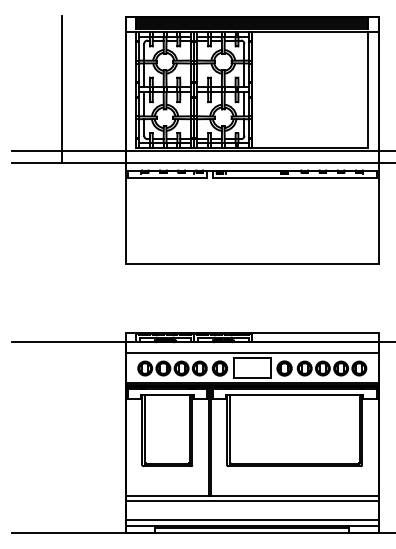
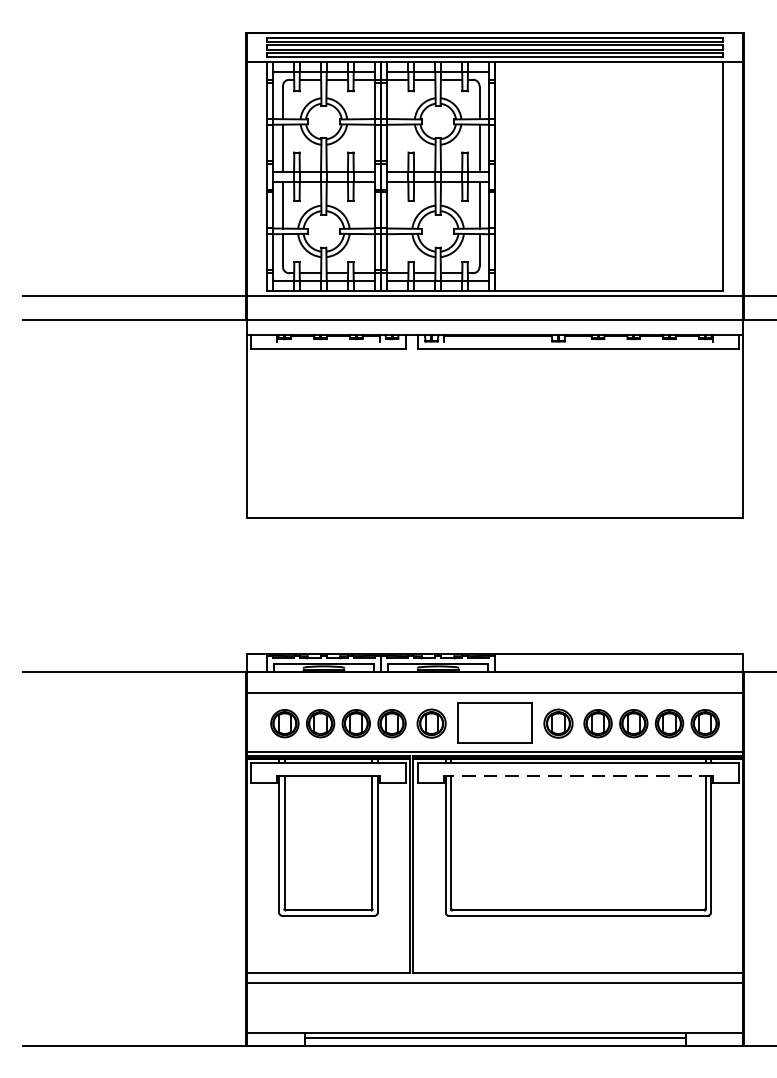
line: (62, 89) -> (122, 175), removed
line: (294, 395) -> (577, 776), solid -> dashed
line: (251, 520) -> (493, 1021), removed

